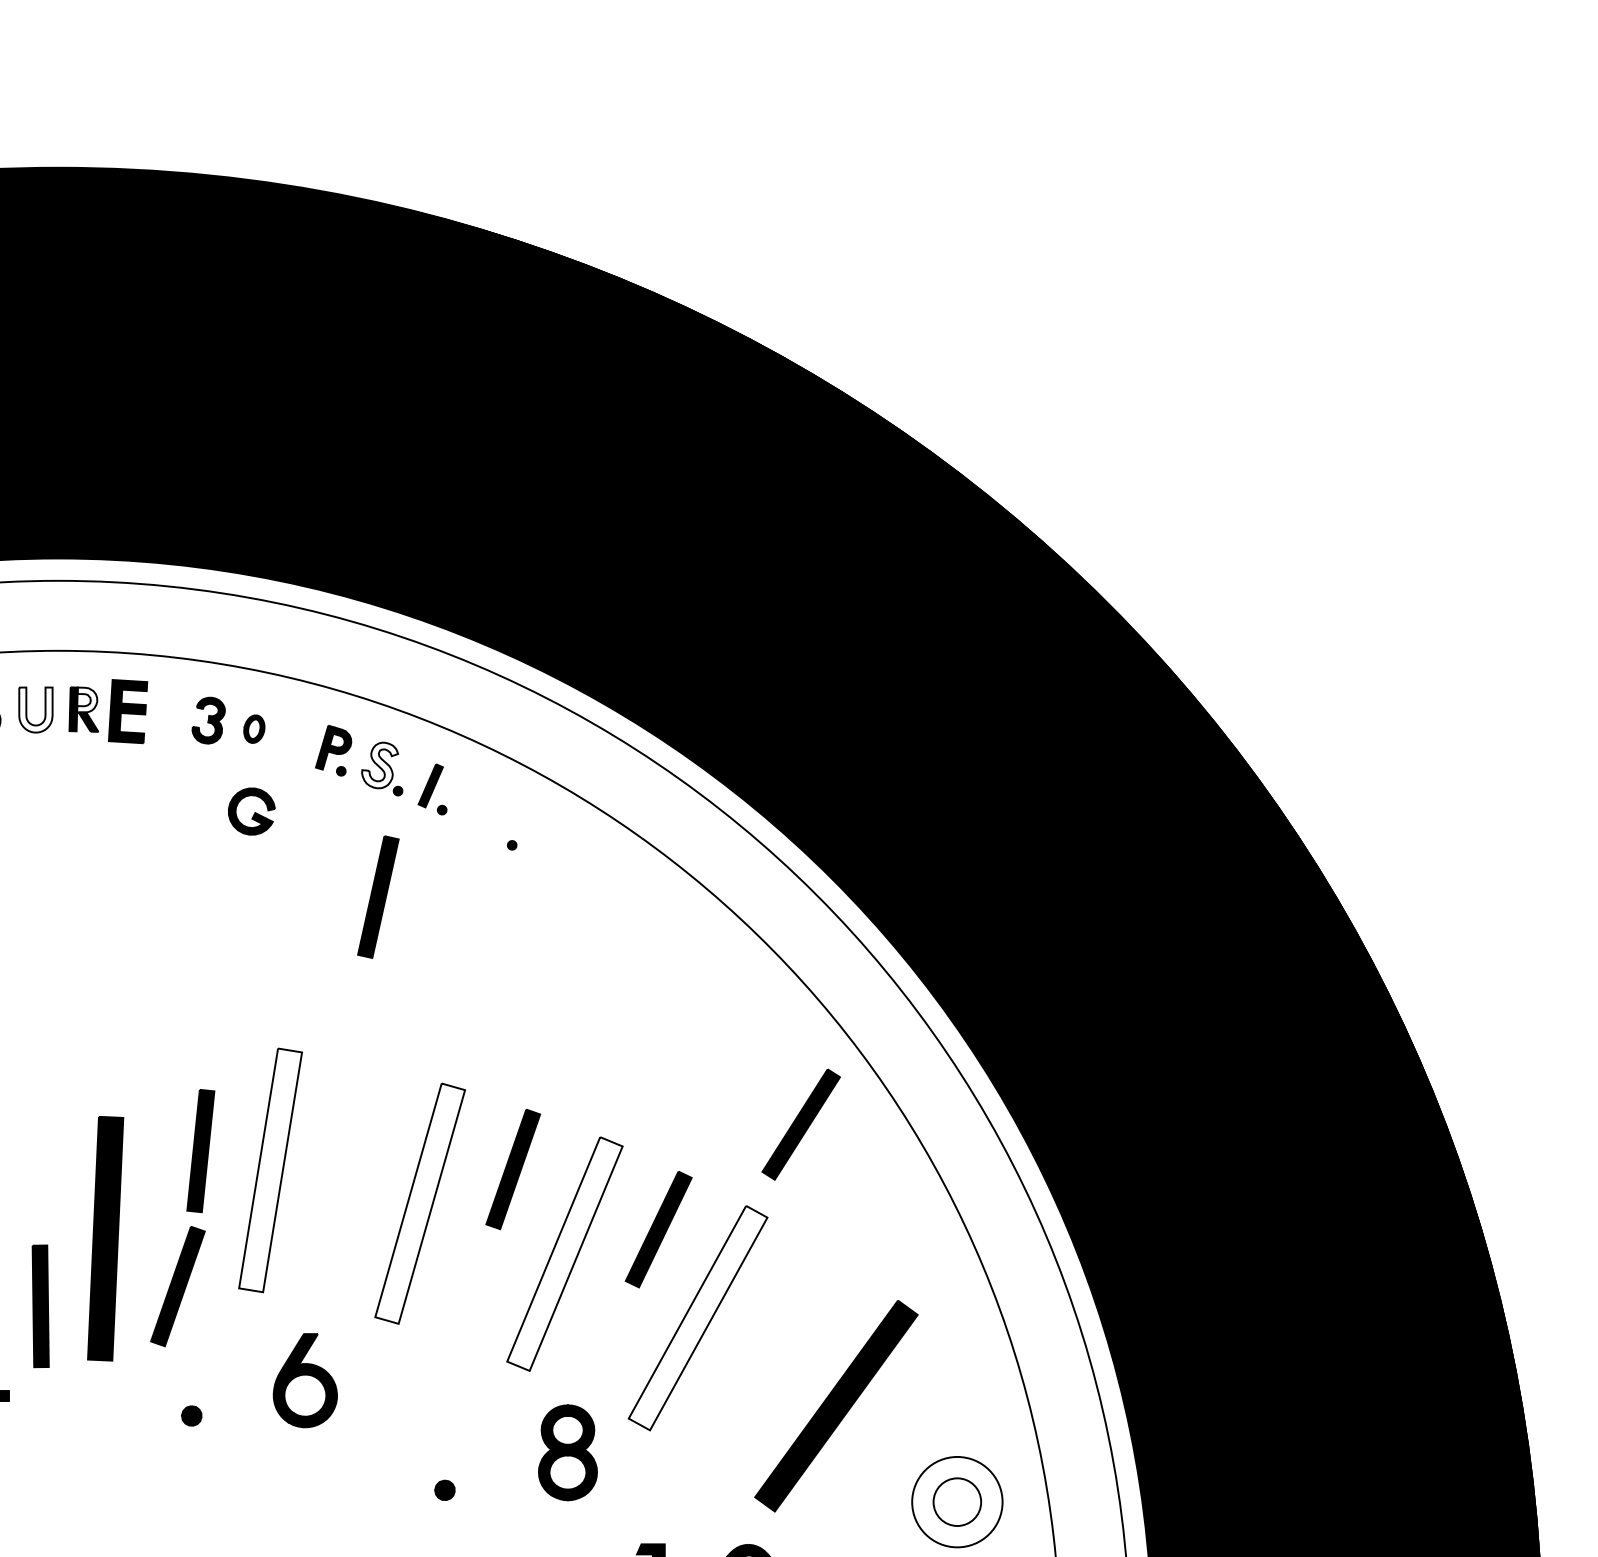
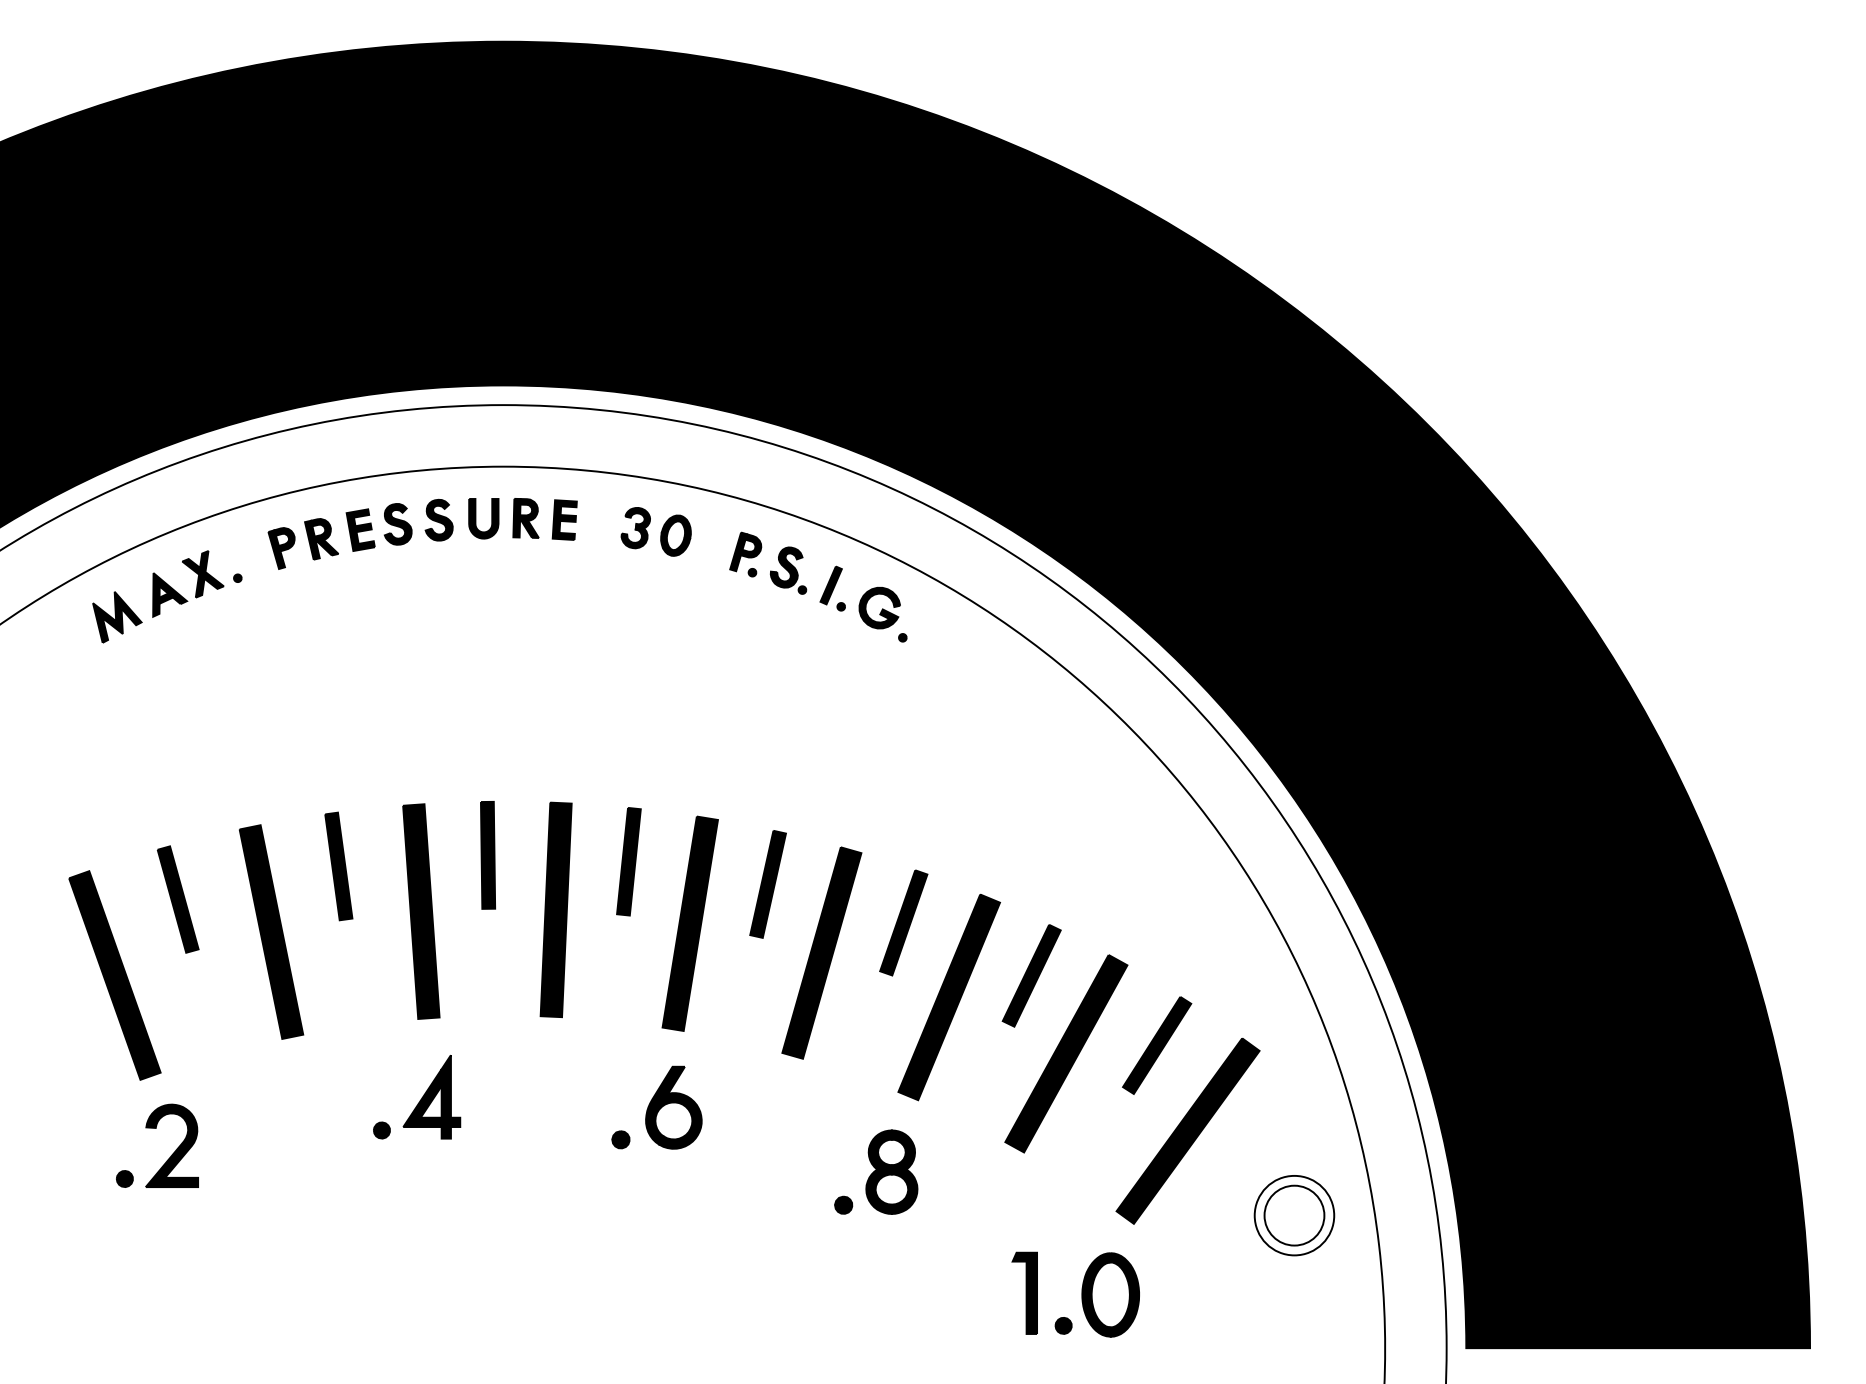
fill: (86, 699) -> (528, 509), added
fill: (35, 709) -> (483, 518), added
part: (127, 710) -> (564, 519), size x0.71
part: (253, 729) -> (675, 535), size x1.67
fill: (379, 765) -> (786, 567), added
part: (251, 812) -> (879, 608), moved
part: (377, 897) -> (767, 884), moved
part: (801, 1124) -> (1157, 1045), moved
part: (200, 1150) -> (628, 861), moved
fill: (269, 1170) -> (689, 923), added
fill: (419, 1203) -> (821, 952), added
part: (104, 1238) -> (555, 909), moved
fill: (565, 1254) -> (949, 997), added
part: (177, 1286) -> (608, 1025), removed
part: (40, 1306) -> (487, 855), moved
fill: (698, 1317) -> (1066, 1053), added
part: (304, 1380) -> (673, 1107), moved
part: (567, 1451) -> (891, 1171), moved
circle: (957, 1502) -> (1294, 1215), size x1.43

